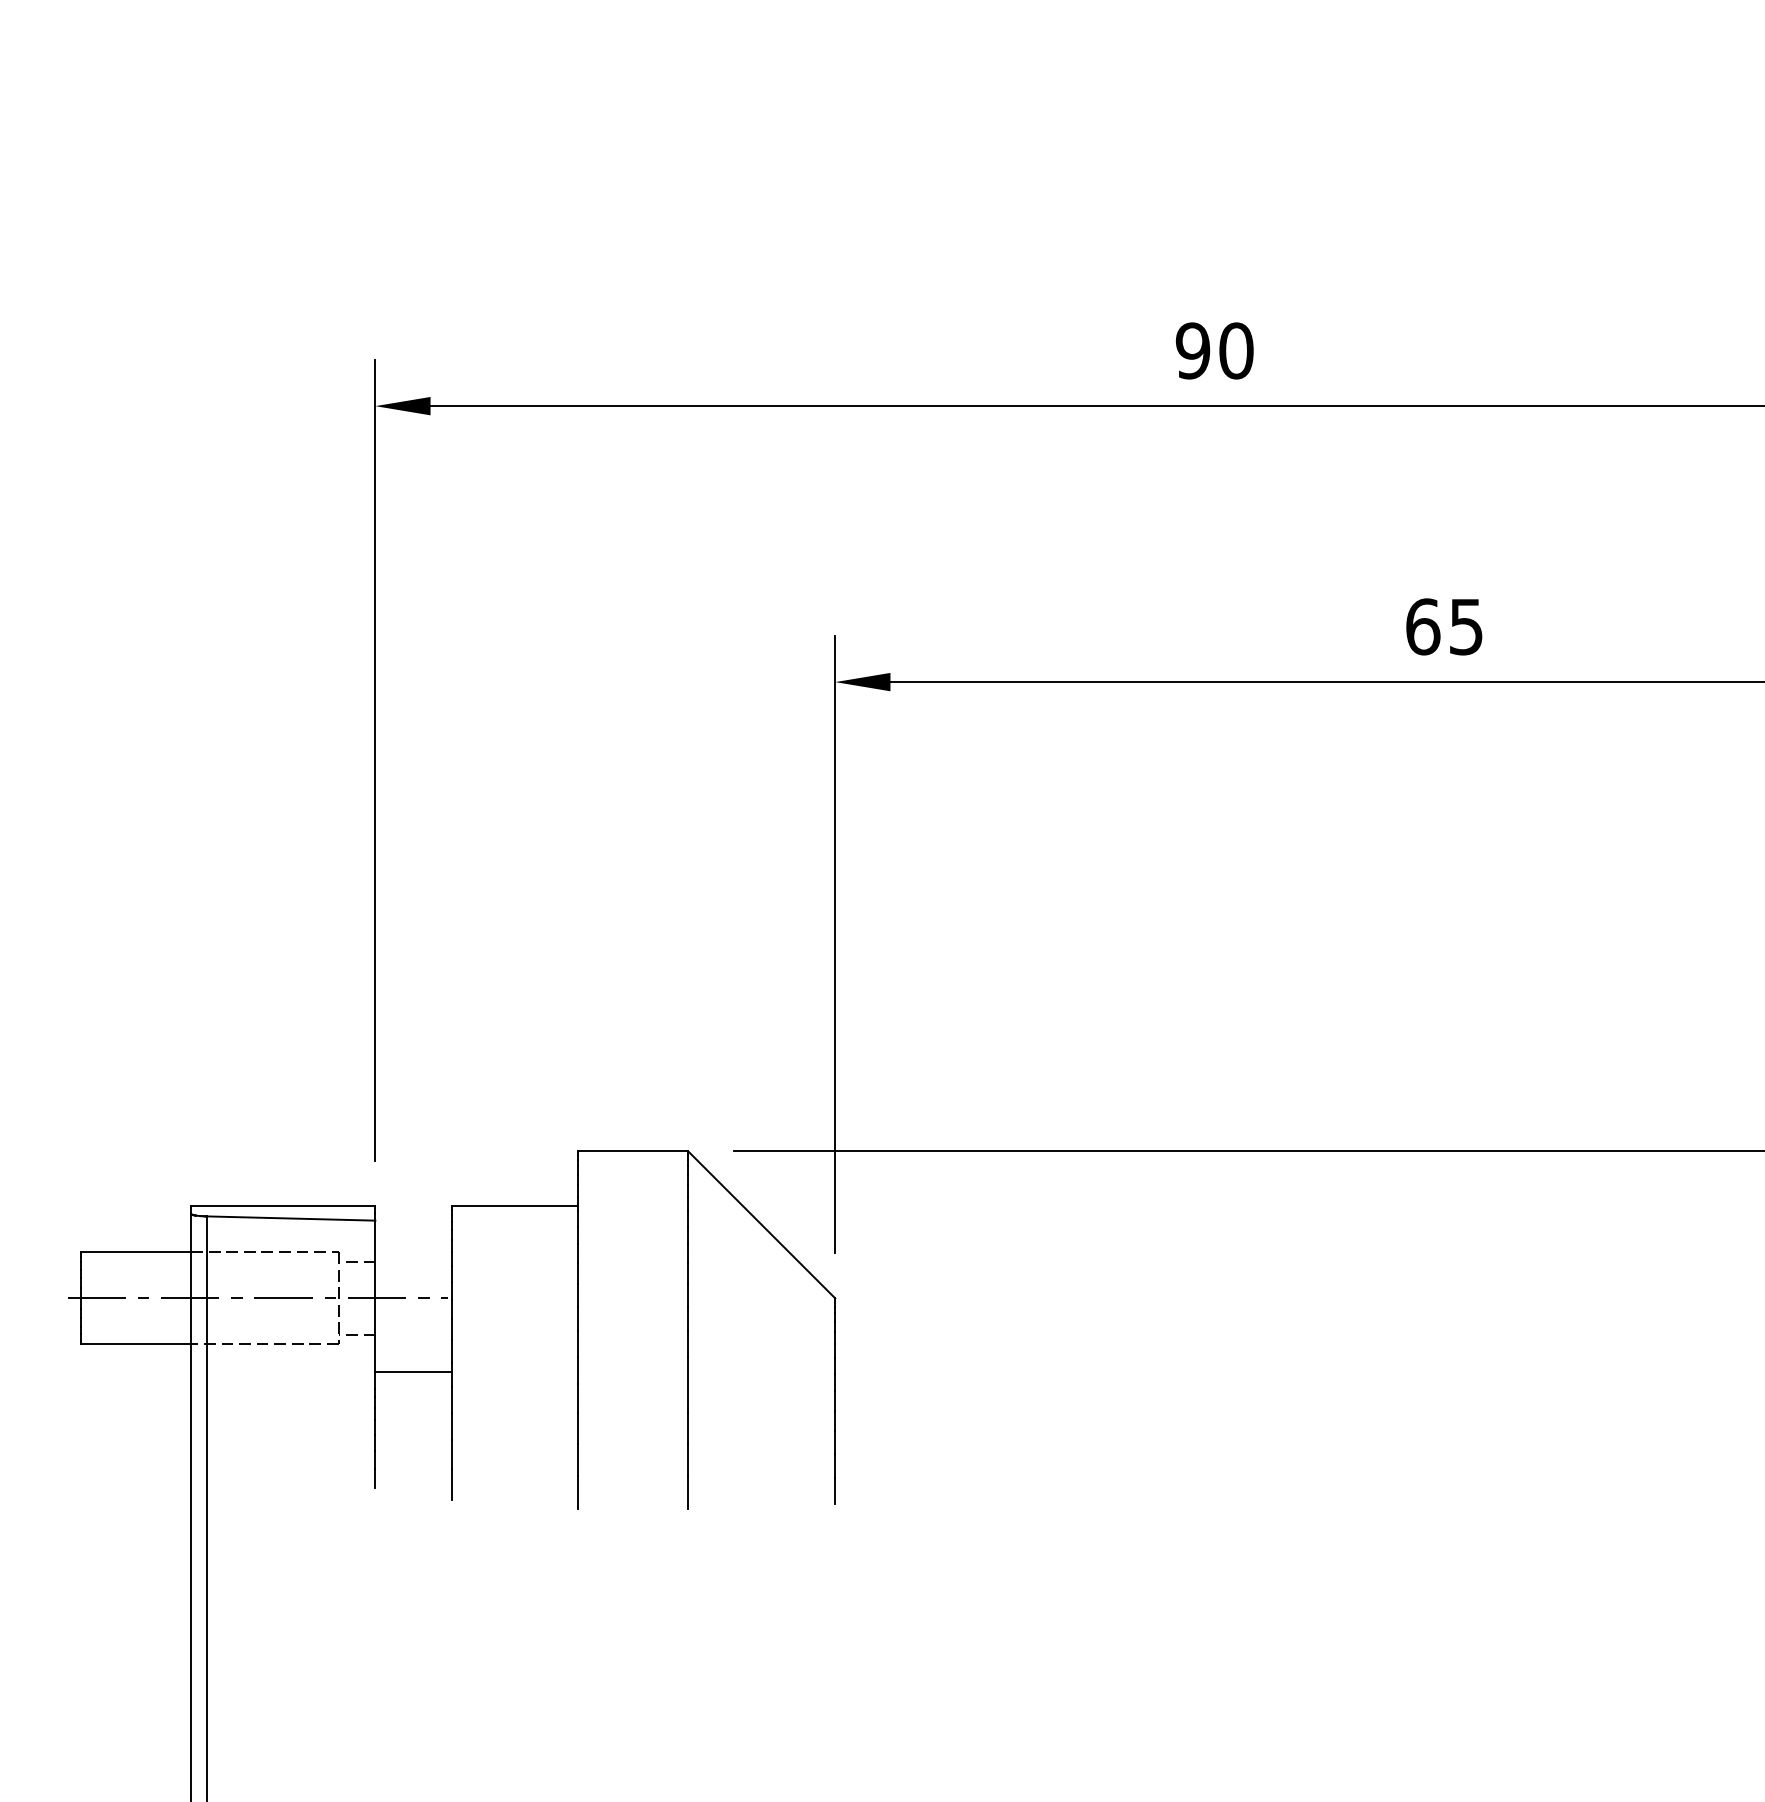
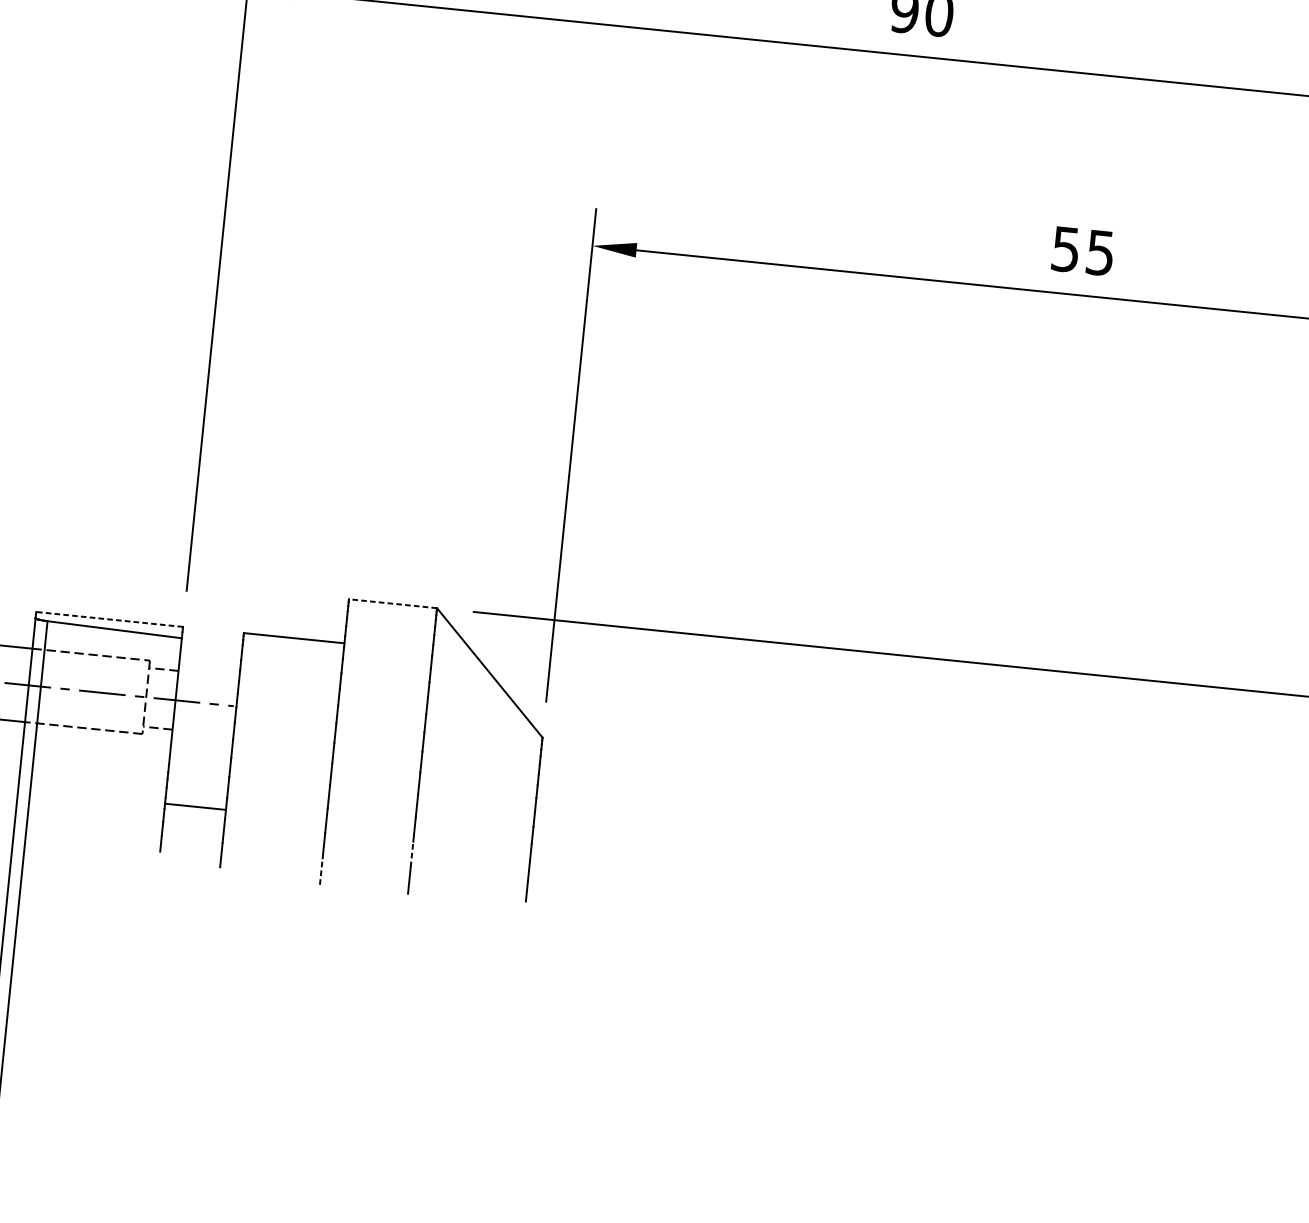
text: (1423, 626) -> (1066, 249), 65 -> 55
line: (632, 1151) -> (392, 603), solid -> dashed
line: (283, 1206) -> (109, 619), solid -> dashed
line: (413, 1371) -> (195, 806), moved
line: (688, 1459) -> (412, 854), solid -> dashed
line: (577, 1492) -> (321, 871), solid -> dashed

